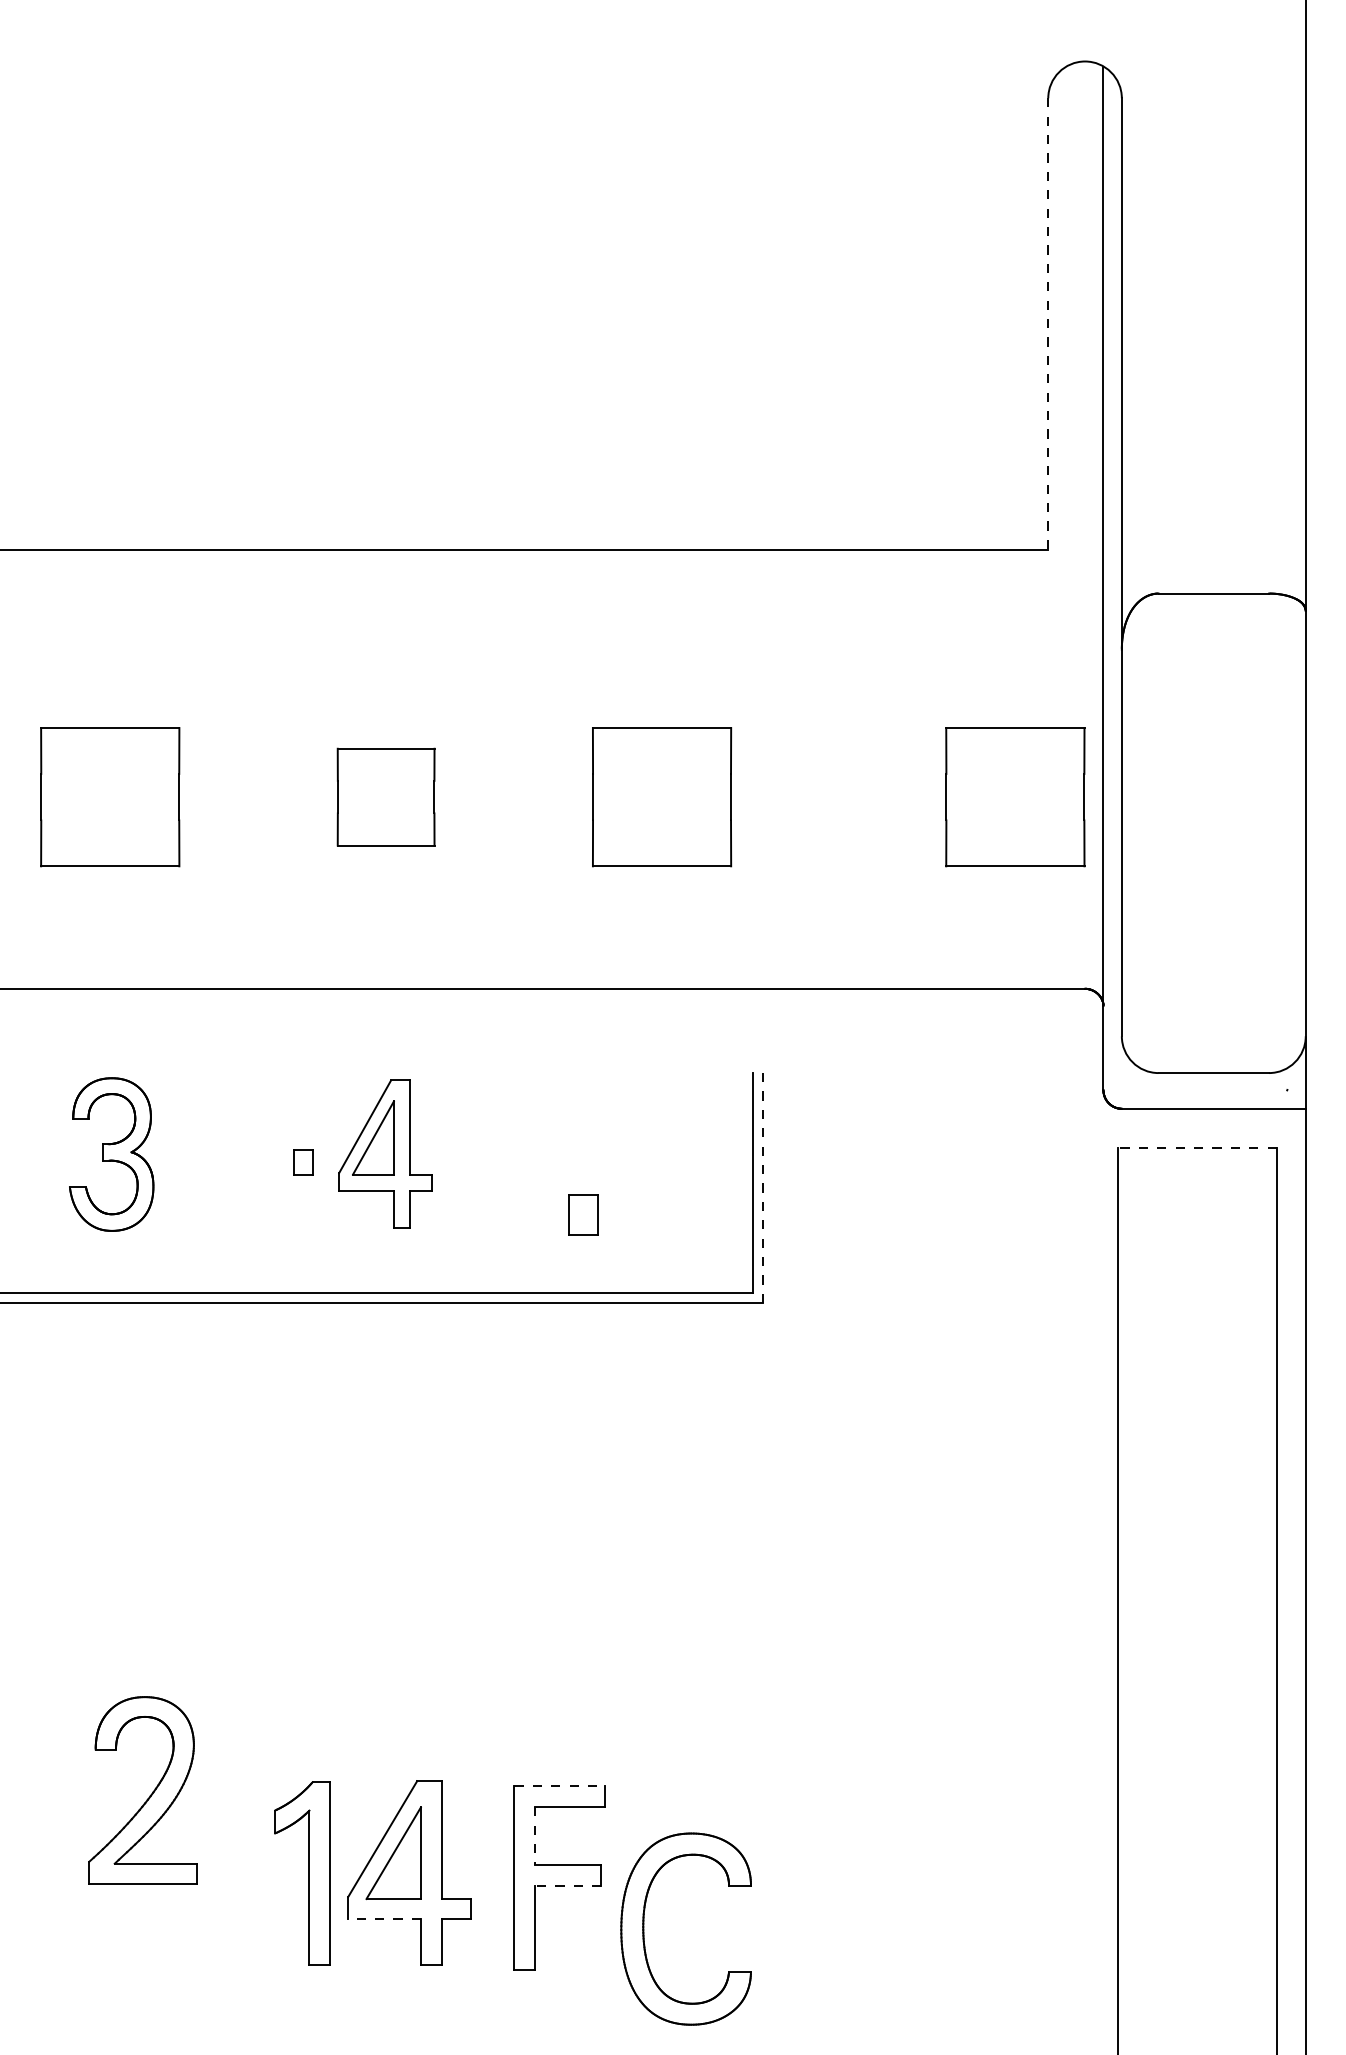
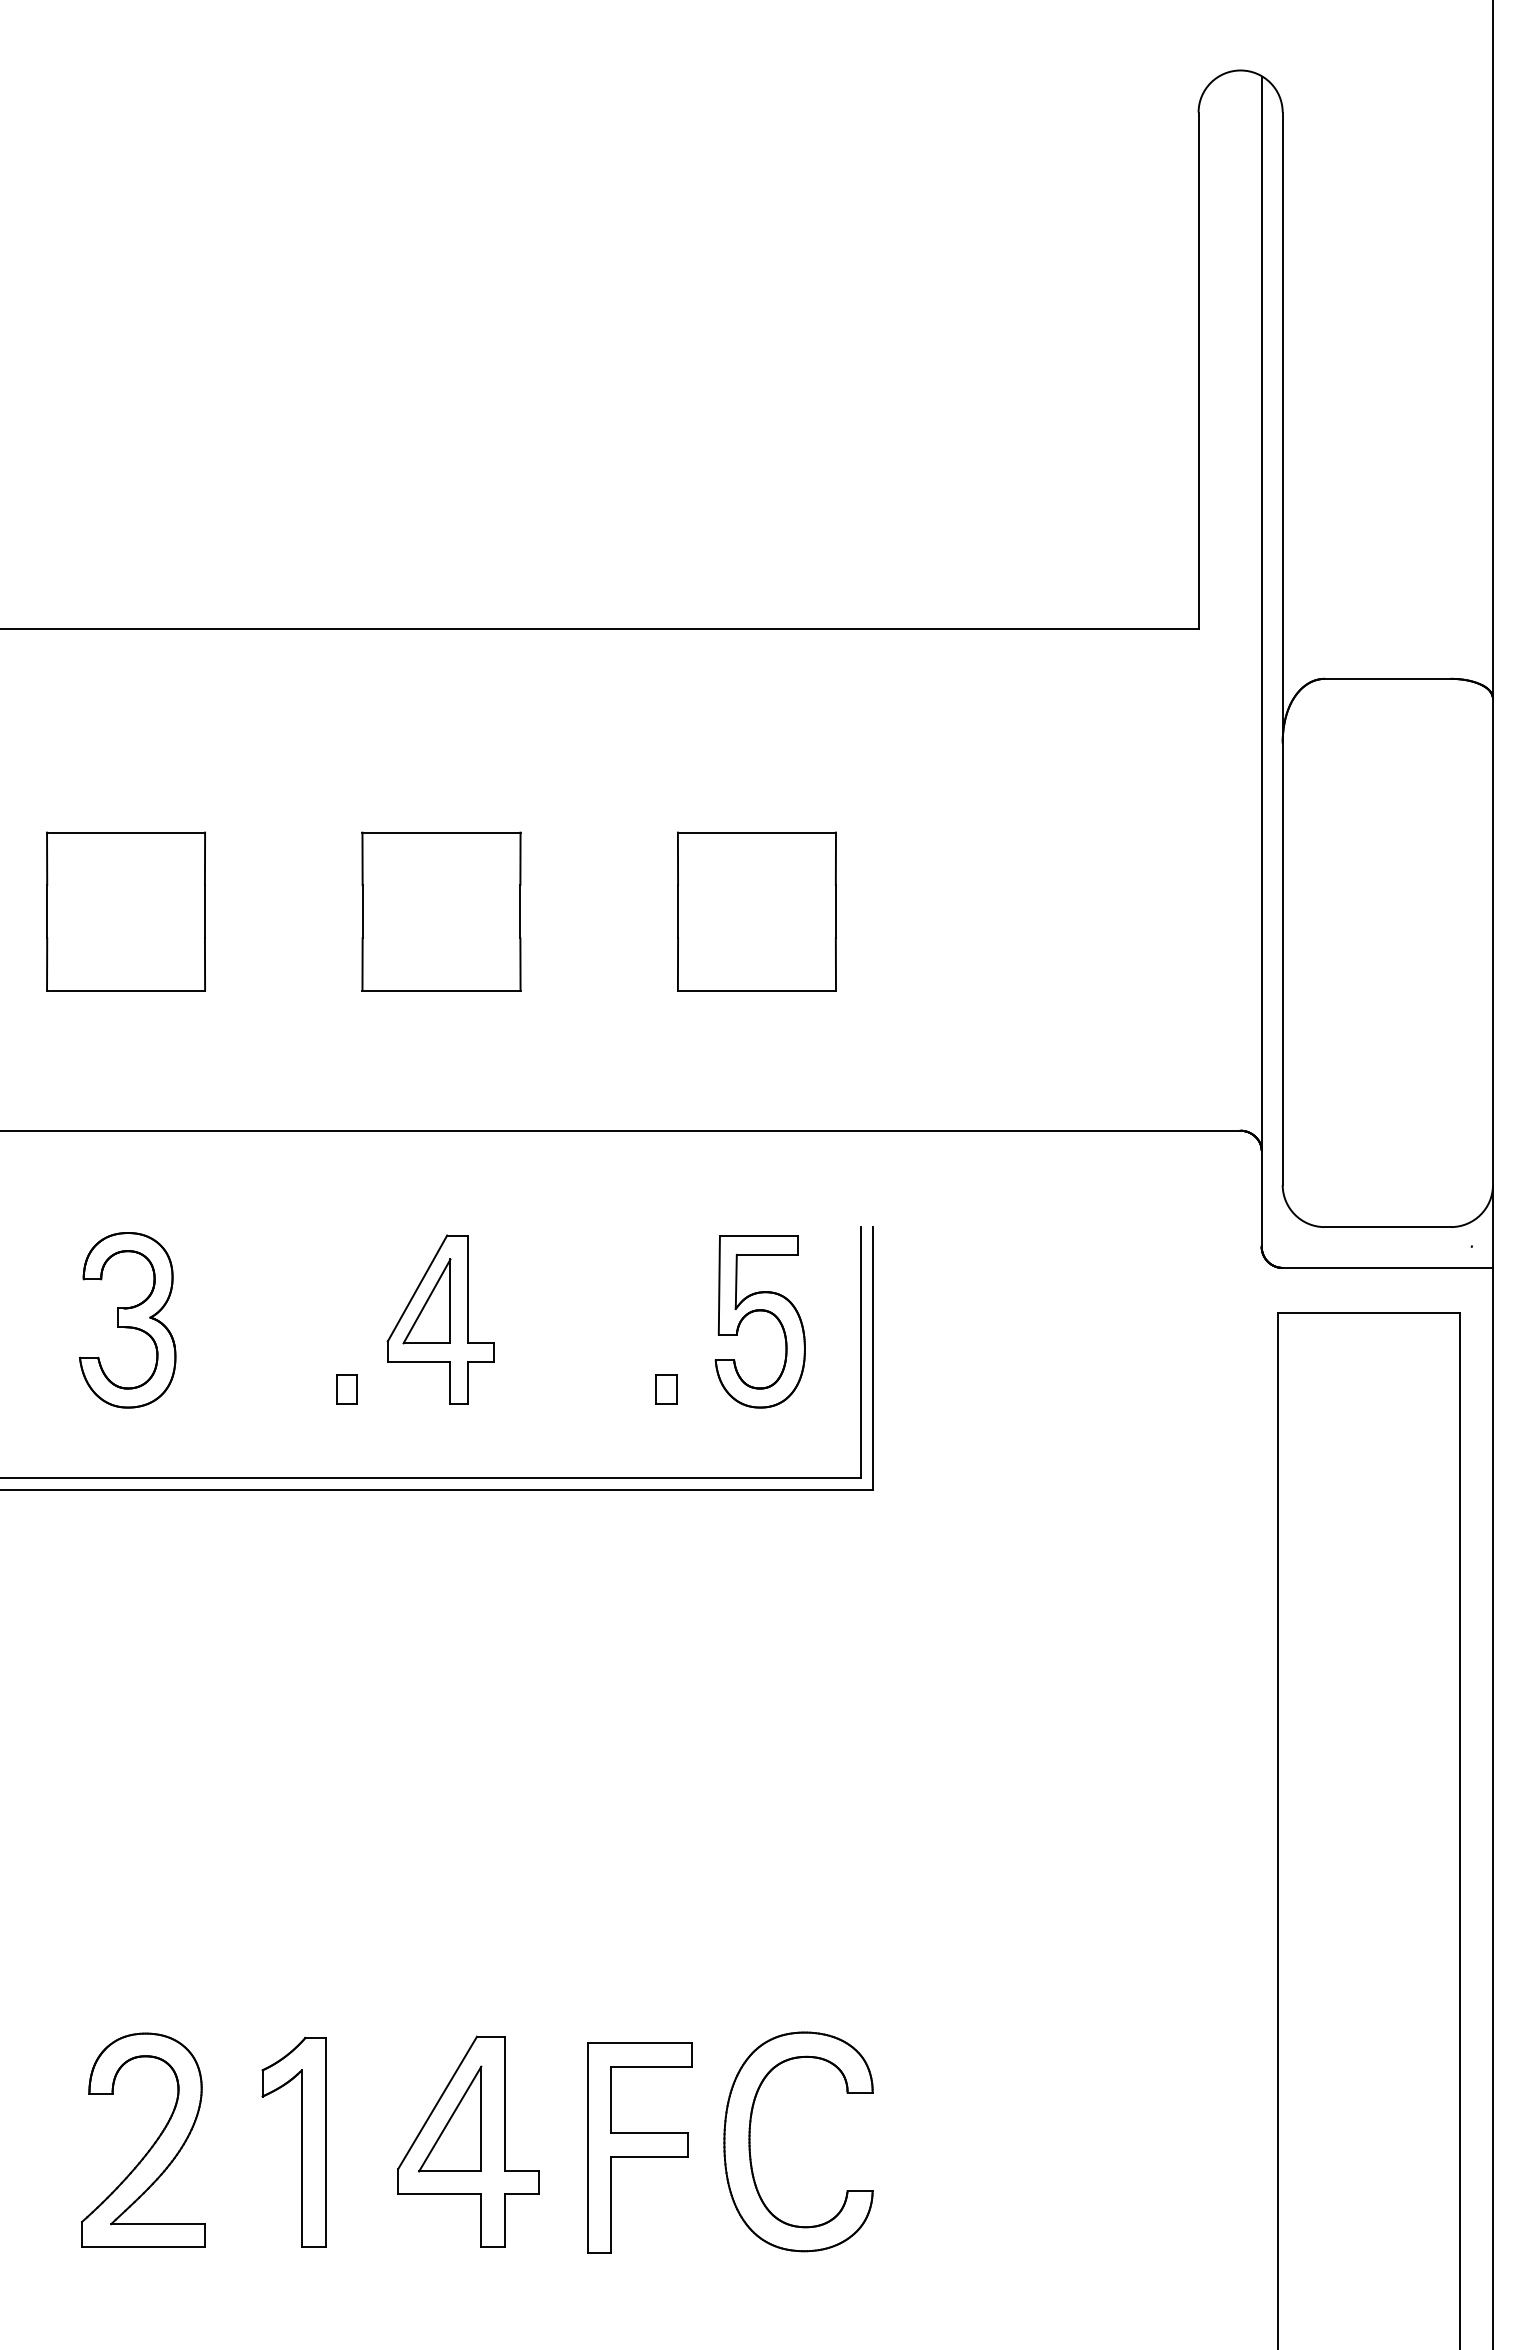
line: (1048, 324) -> (1198, 371), dashed -> solid
part: (386, 797) -> (441, 911), size x1.43
part: (1014, 797) -> (1160, 911), removed
part: (664, 1146) -> (759, 1311), added
line: (1197, 1147) -> (1369, 1312), dashed -> solid
part: (303, 1162) -> (346, 1389), moved
line: (763, 1187) -> (872, 1358), dashed -> solid
part: (582, 1215) -> (666, 1389), size x0.62
line: (559, 1786) -> (639, 2042), dashed -> solid
part: (150, 1794) -> (152, 2144), moved
line: (534, 1836) -> (611, 2100), dashed -> solid
part: (309, 1872) -> (301, 2141), moved
line: (567, 1885) -> (648, 2156), dashed -> solid
line: (384, 1919) -> (439, 2194), dashed -> solid
part: (644, 1928) -> (750, 2141), moved

